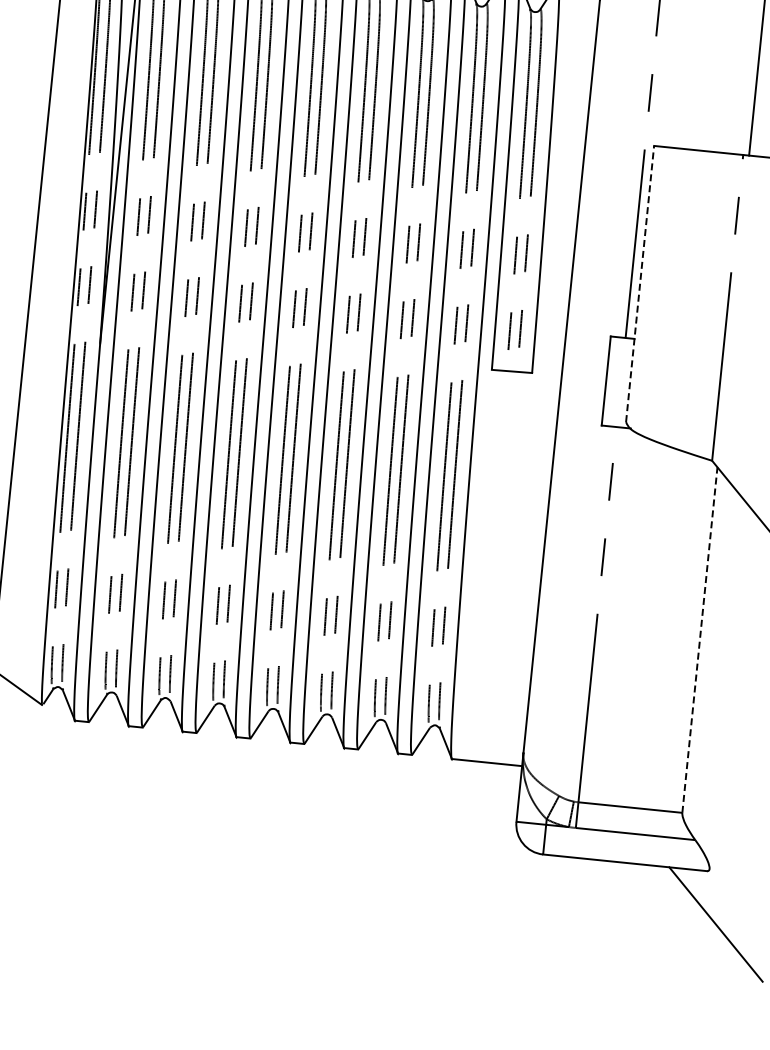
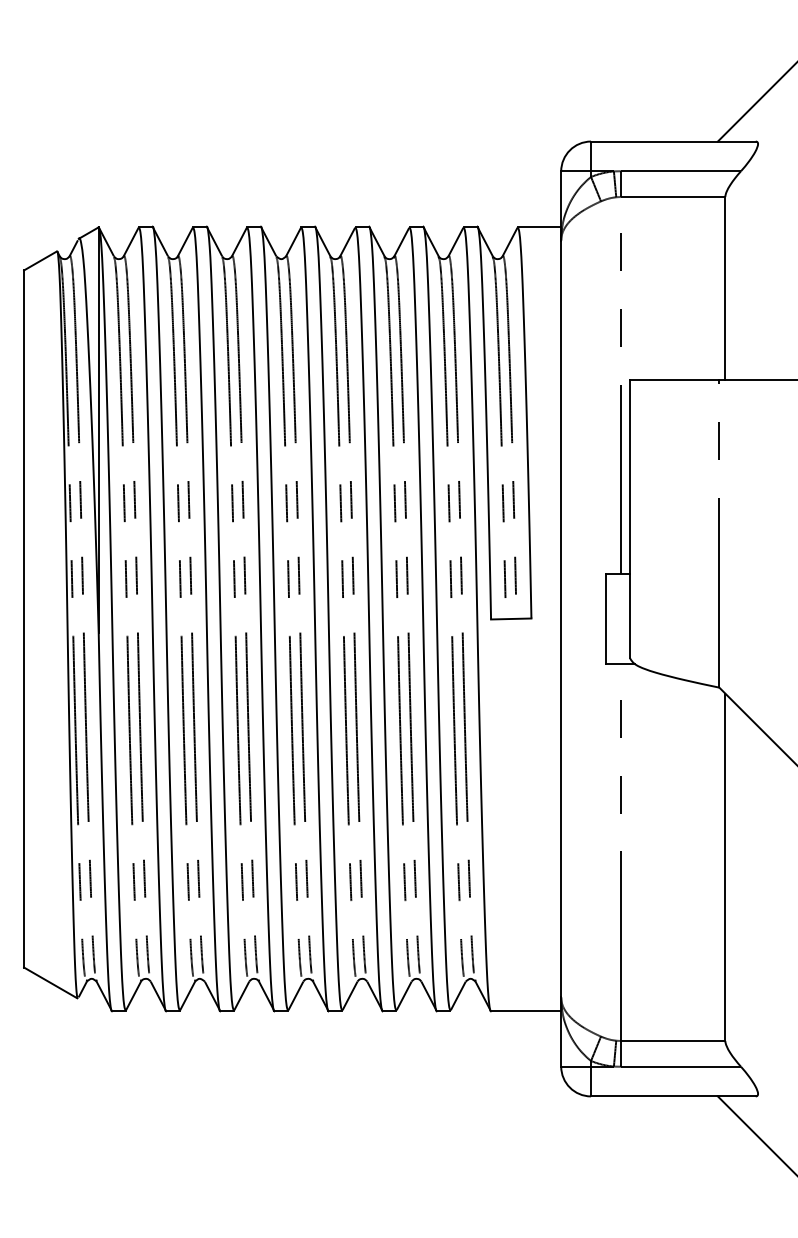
line: (639, 284) -> (629, 519), dashed -> solid
line: (700, 640) -> (725, 867), dashed -> solid

